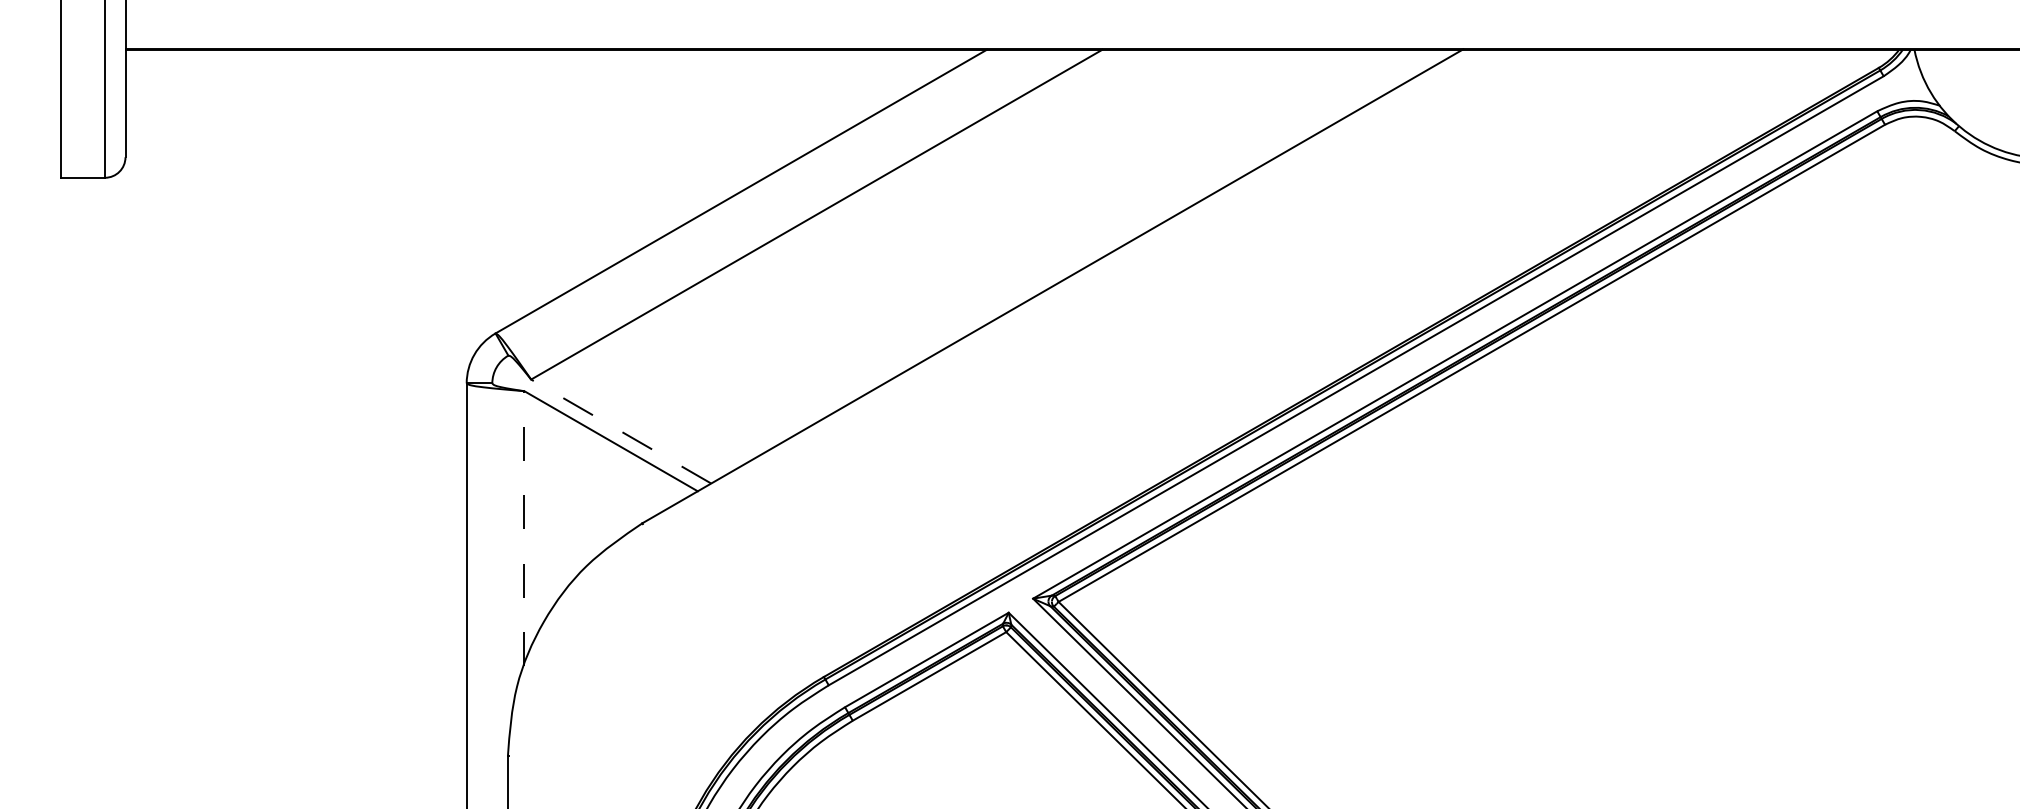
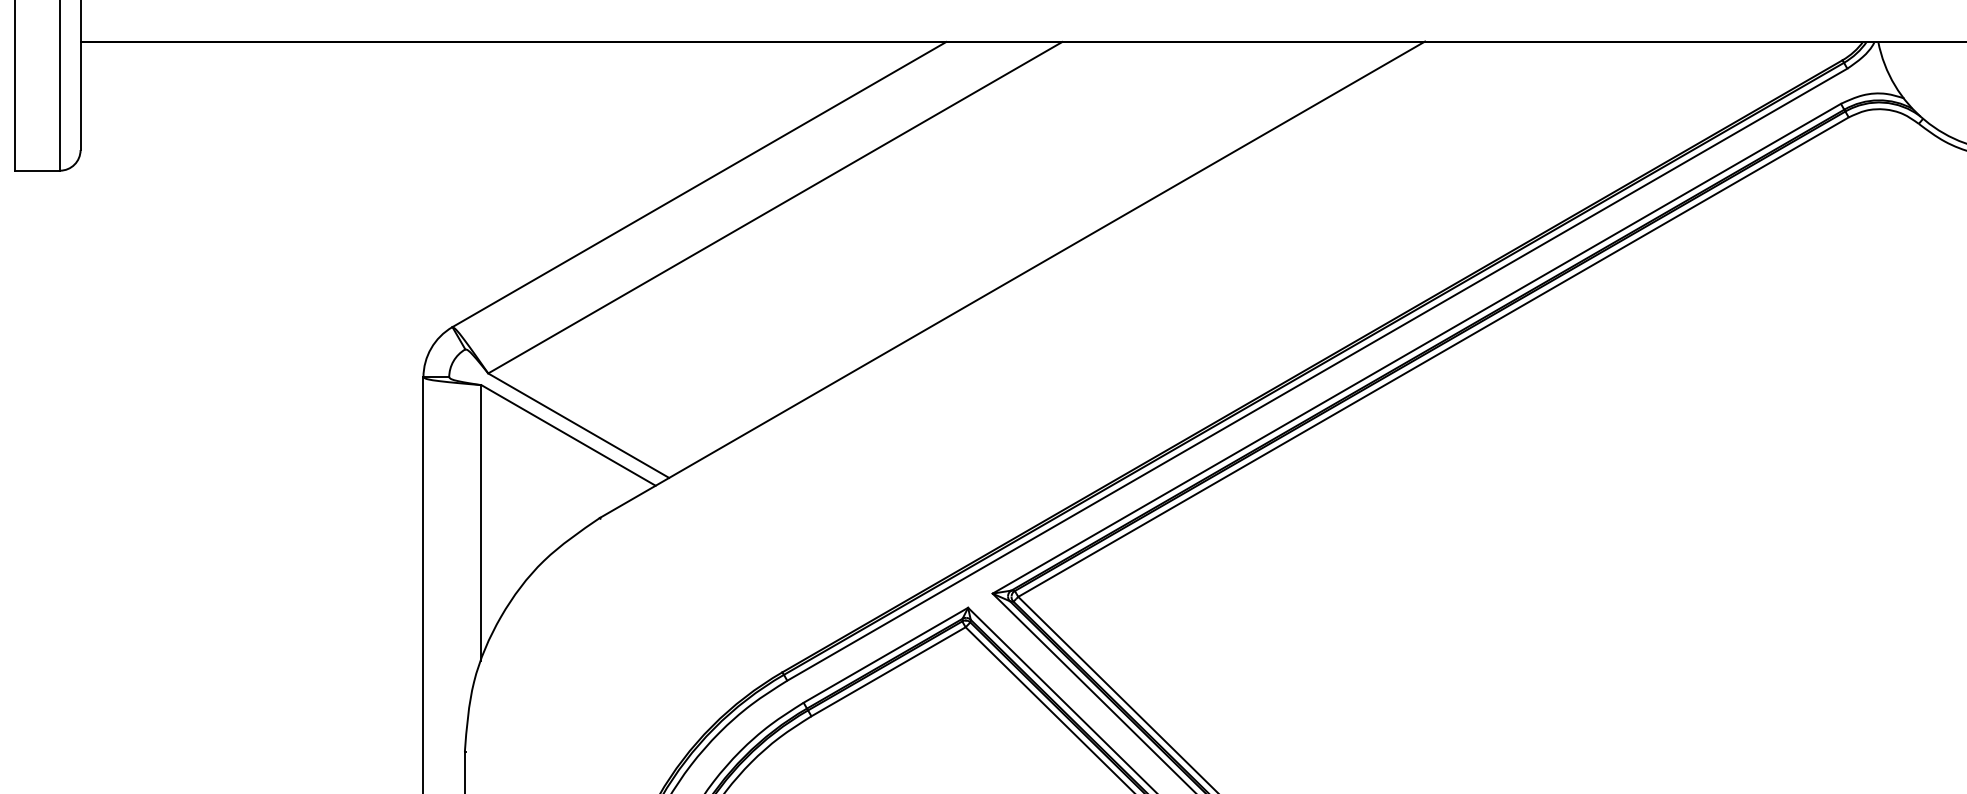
line: (621, 431) -> (579, 425), dashed -> solid
line: (524, 528) -> (481, 523), dashed -> solid

